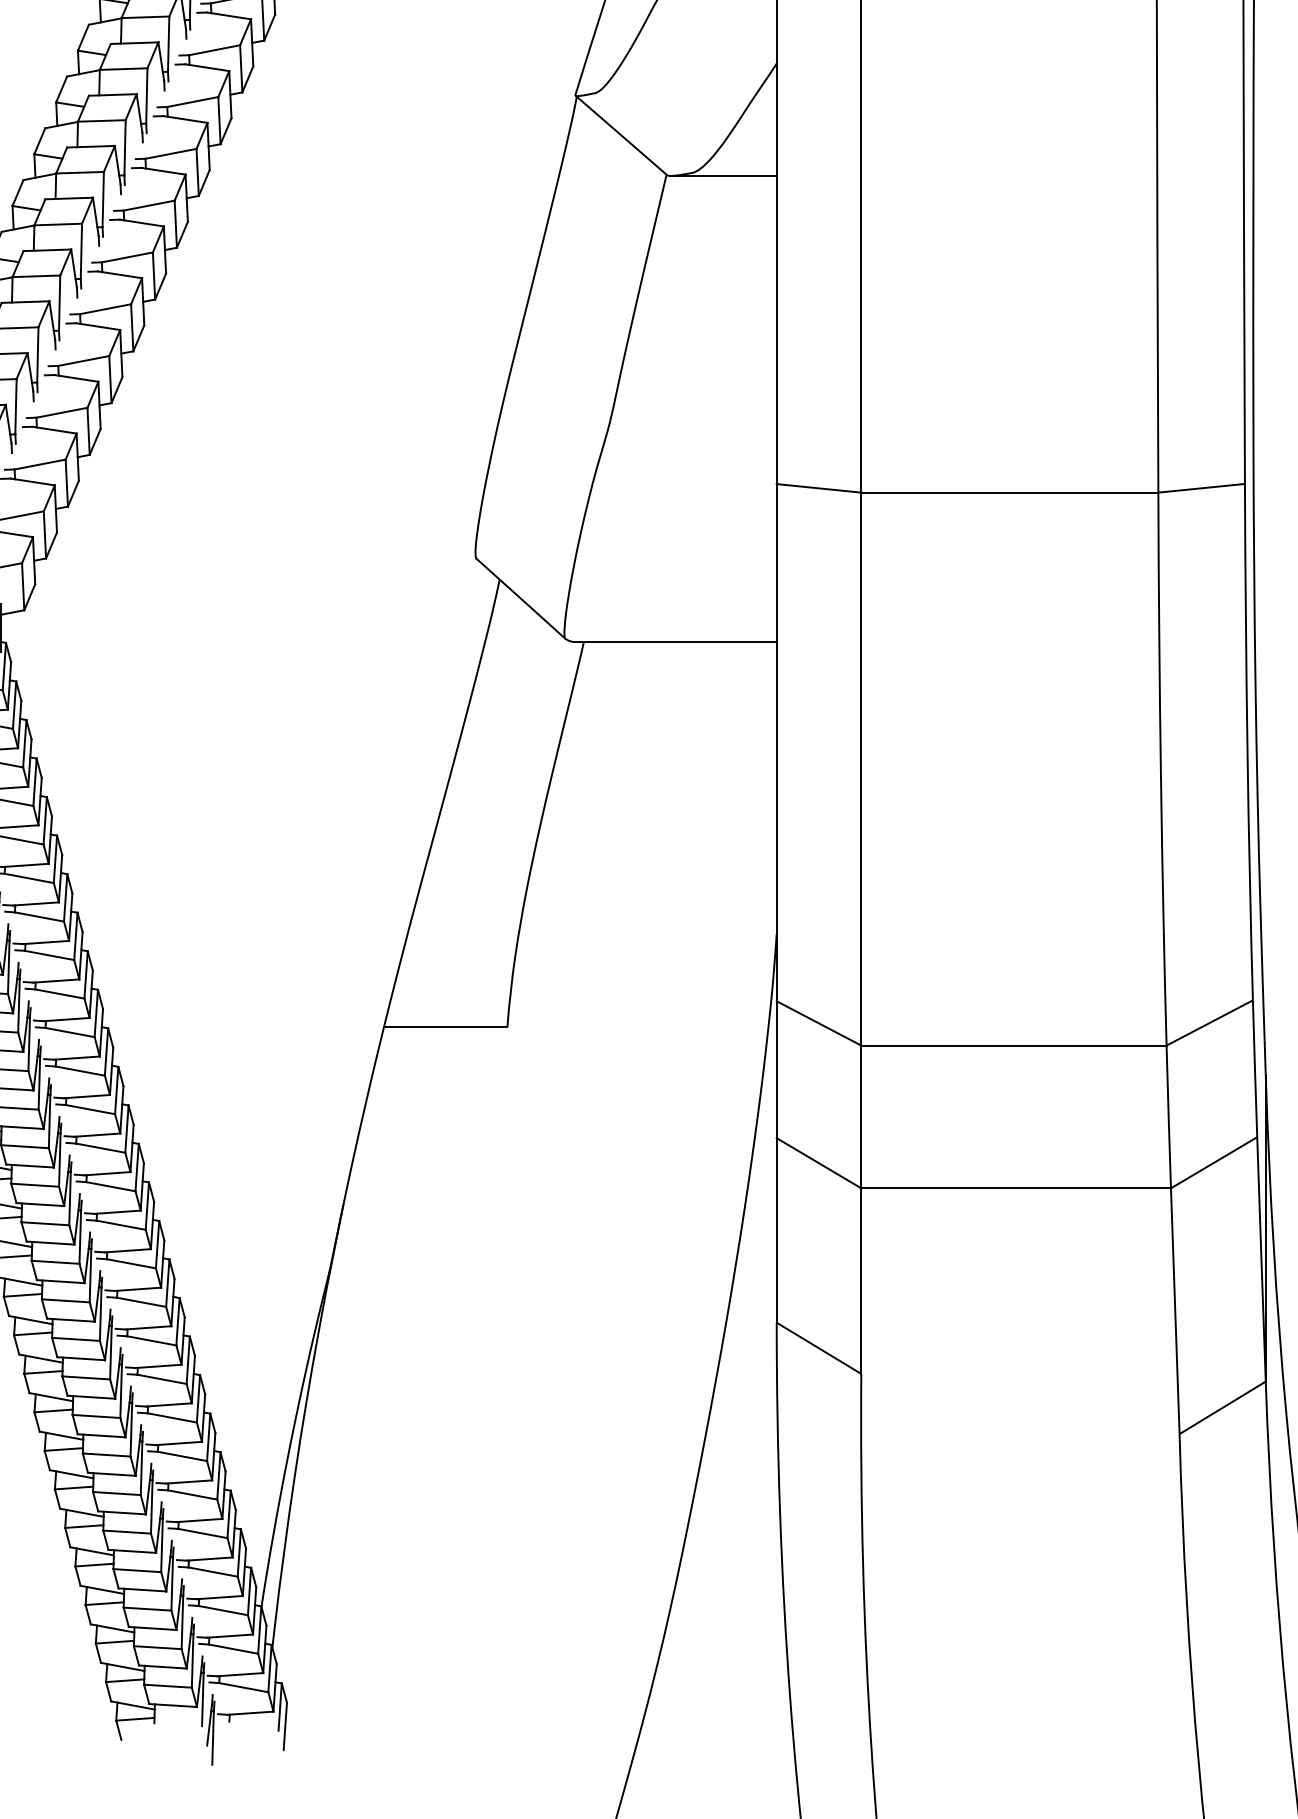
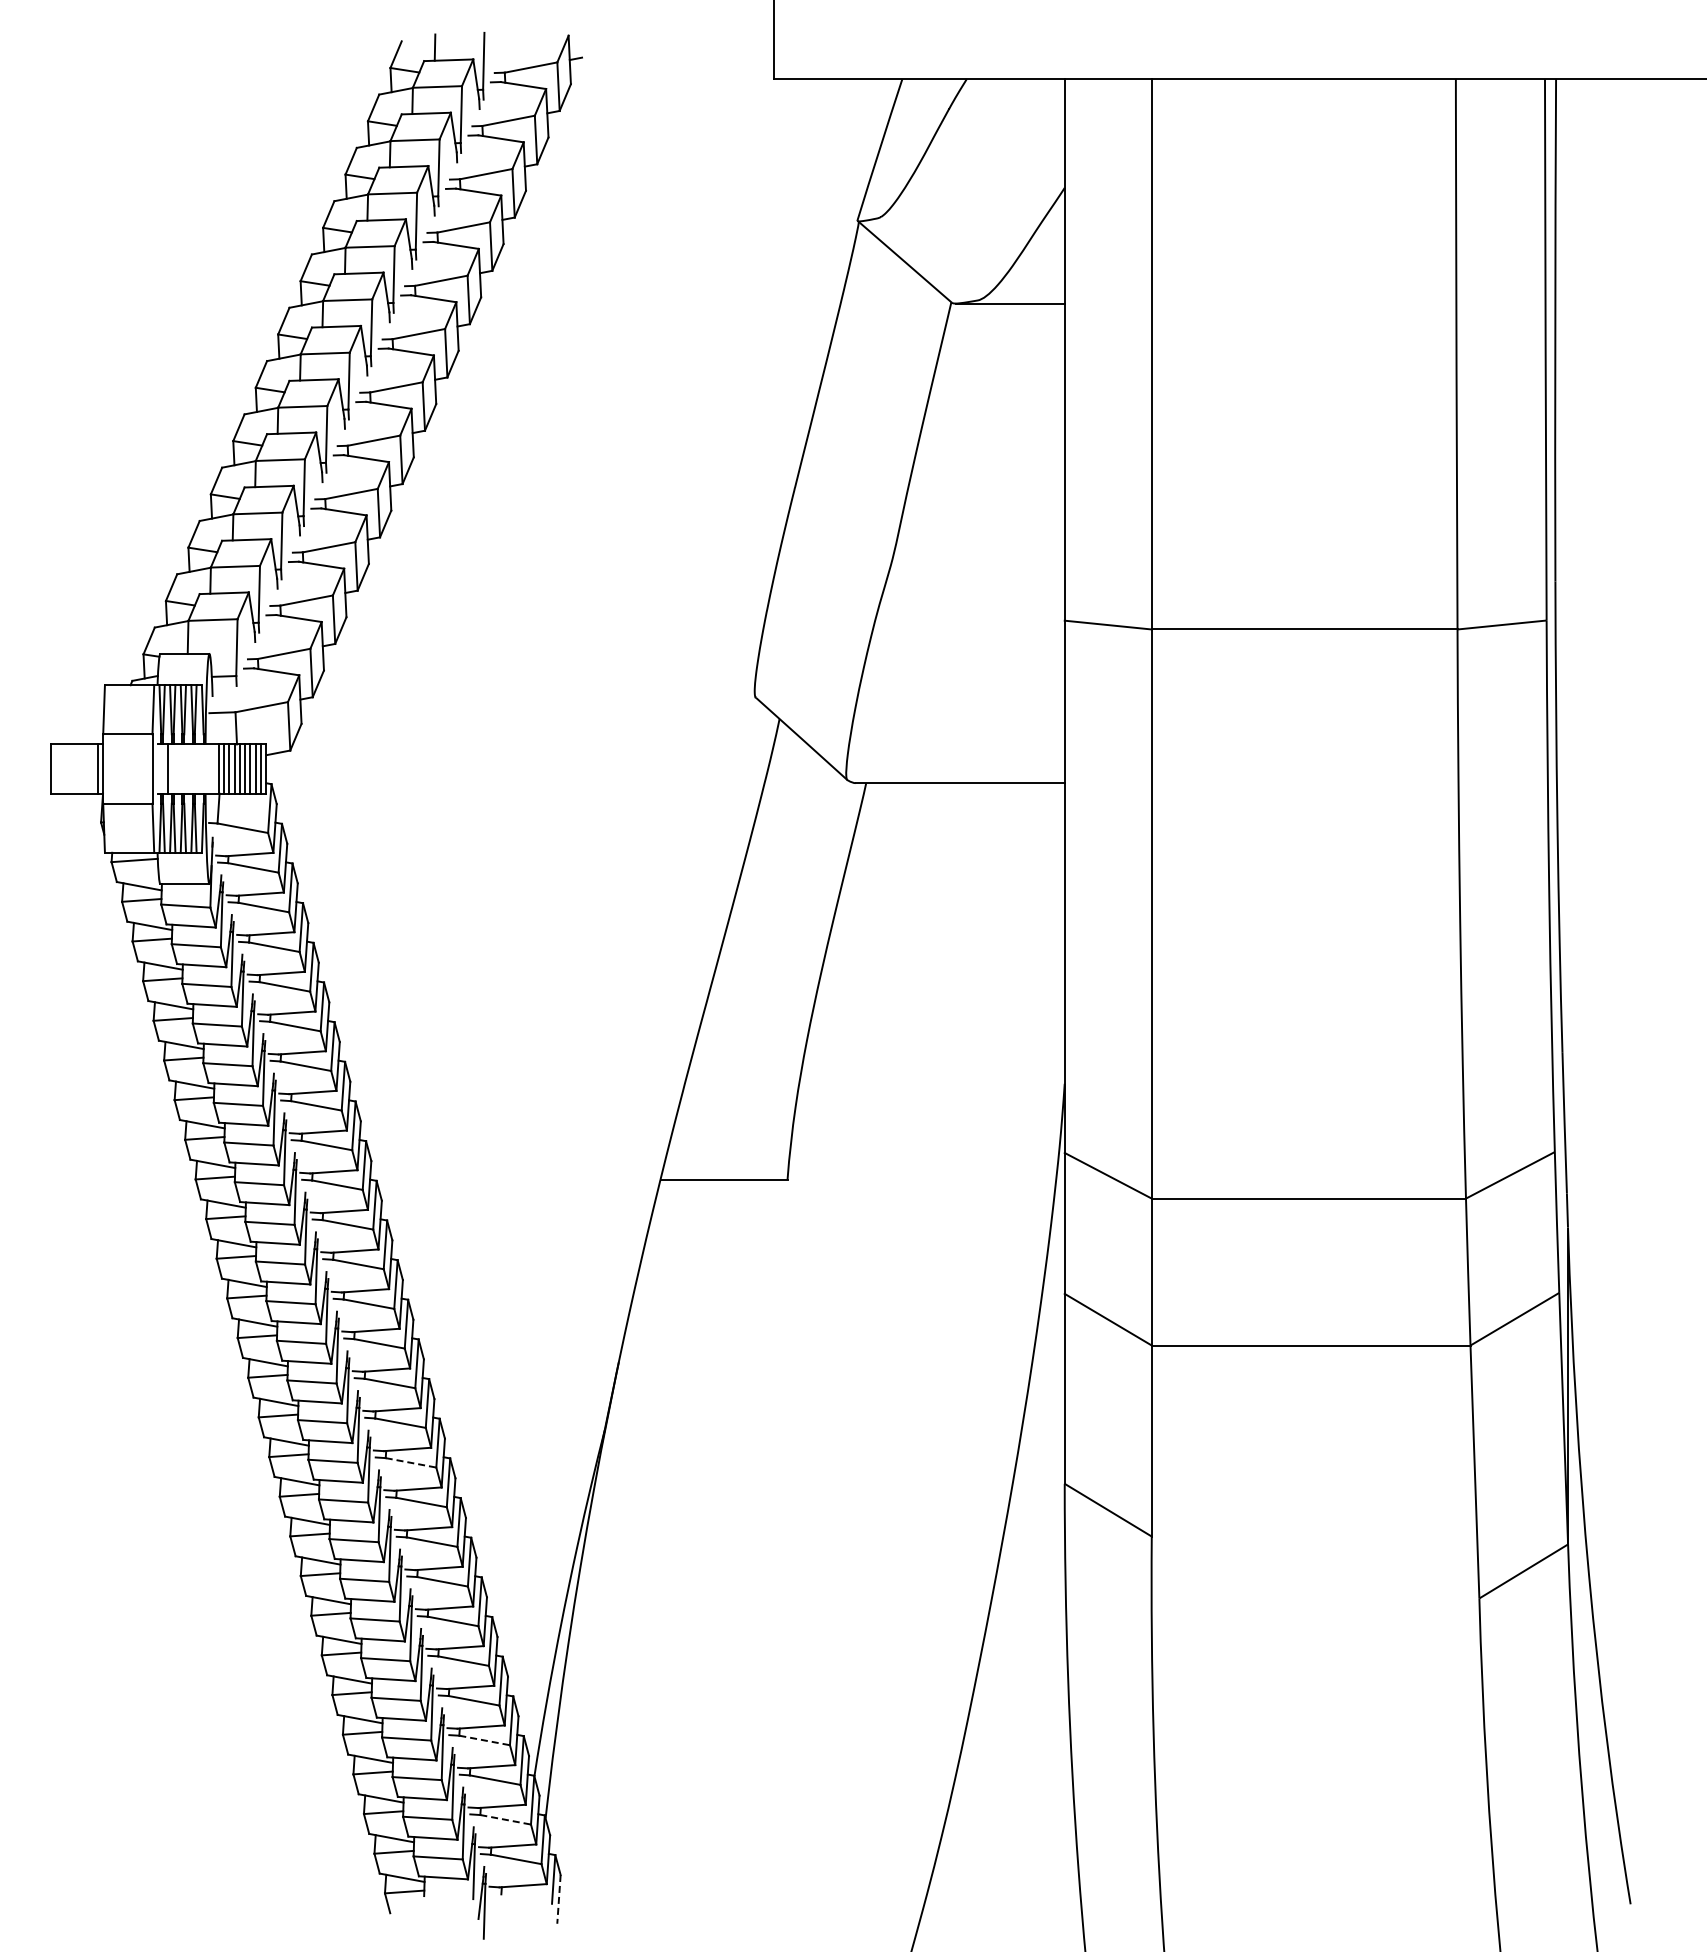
line: (142, 1301) -> (411, 1462), solid -> dashed
line: (212, 1572) -> (484, 1740), solid -> dashed
line: (233, 1648) -> (505, 1819), solid -> dashed
line: (284, 1726) -> (558, 1899), solid -> dashed

